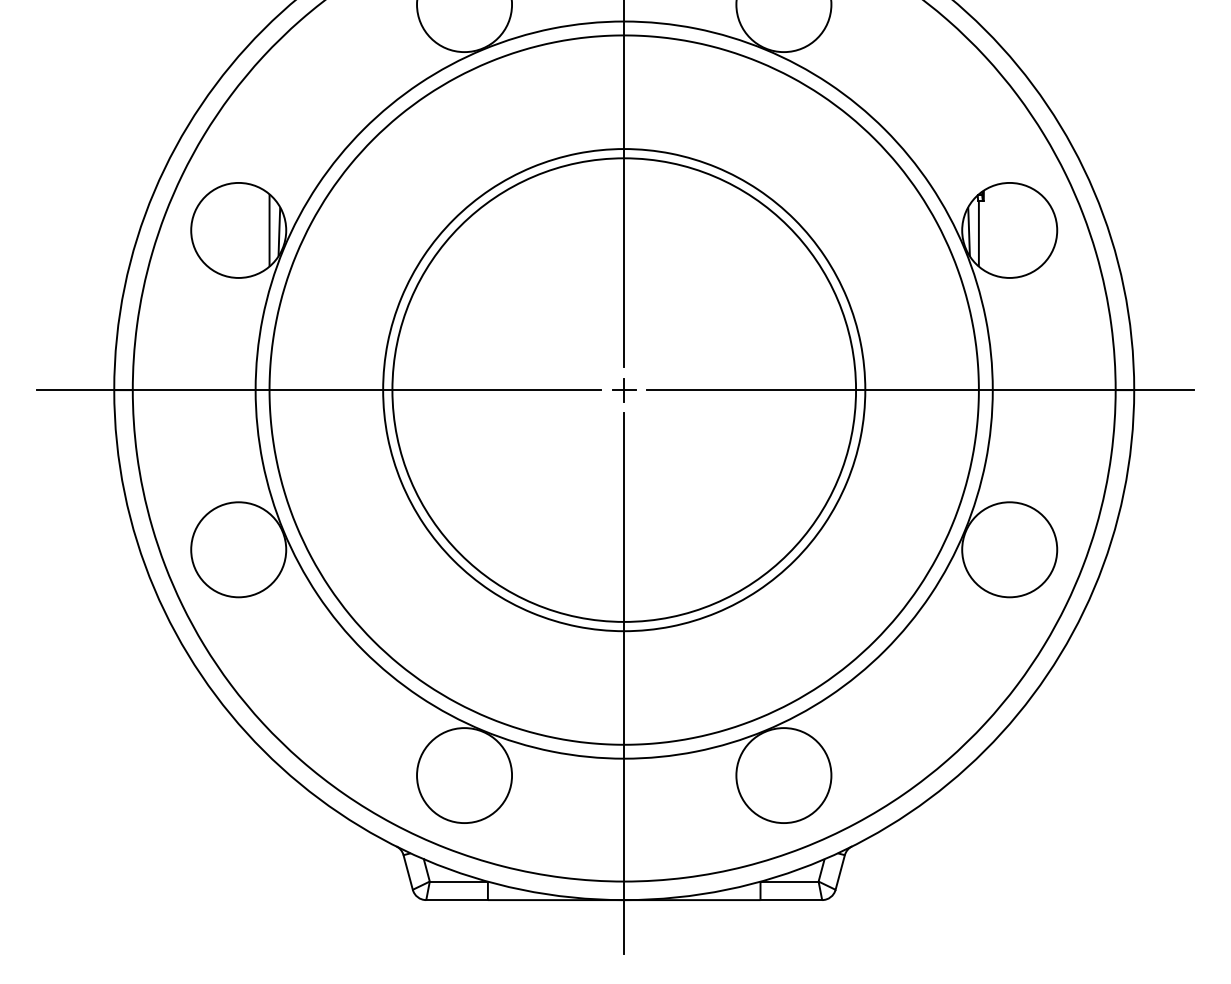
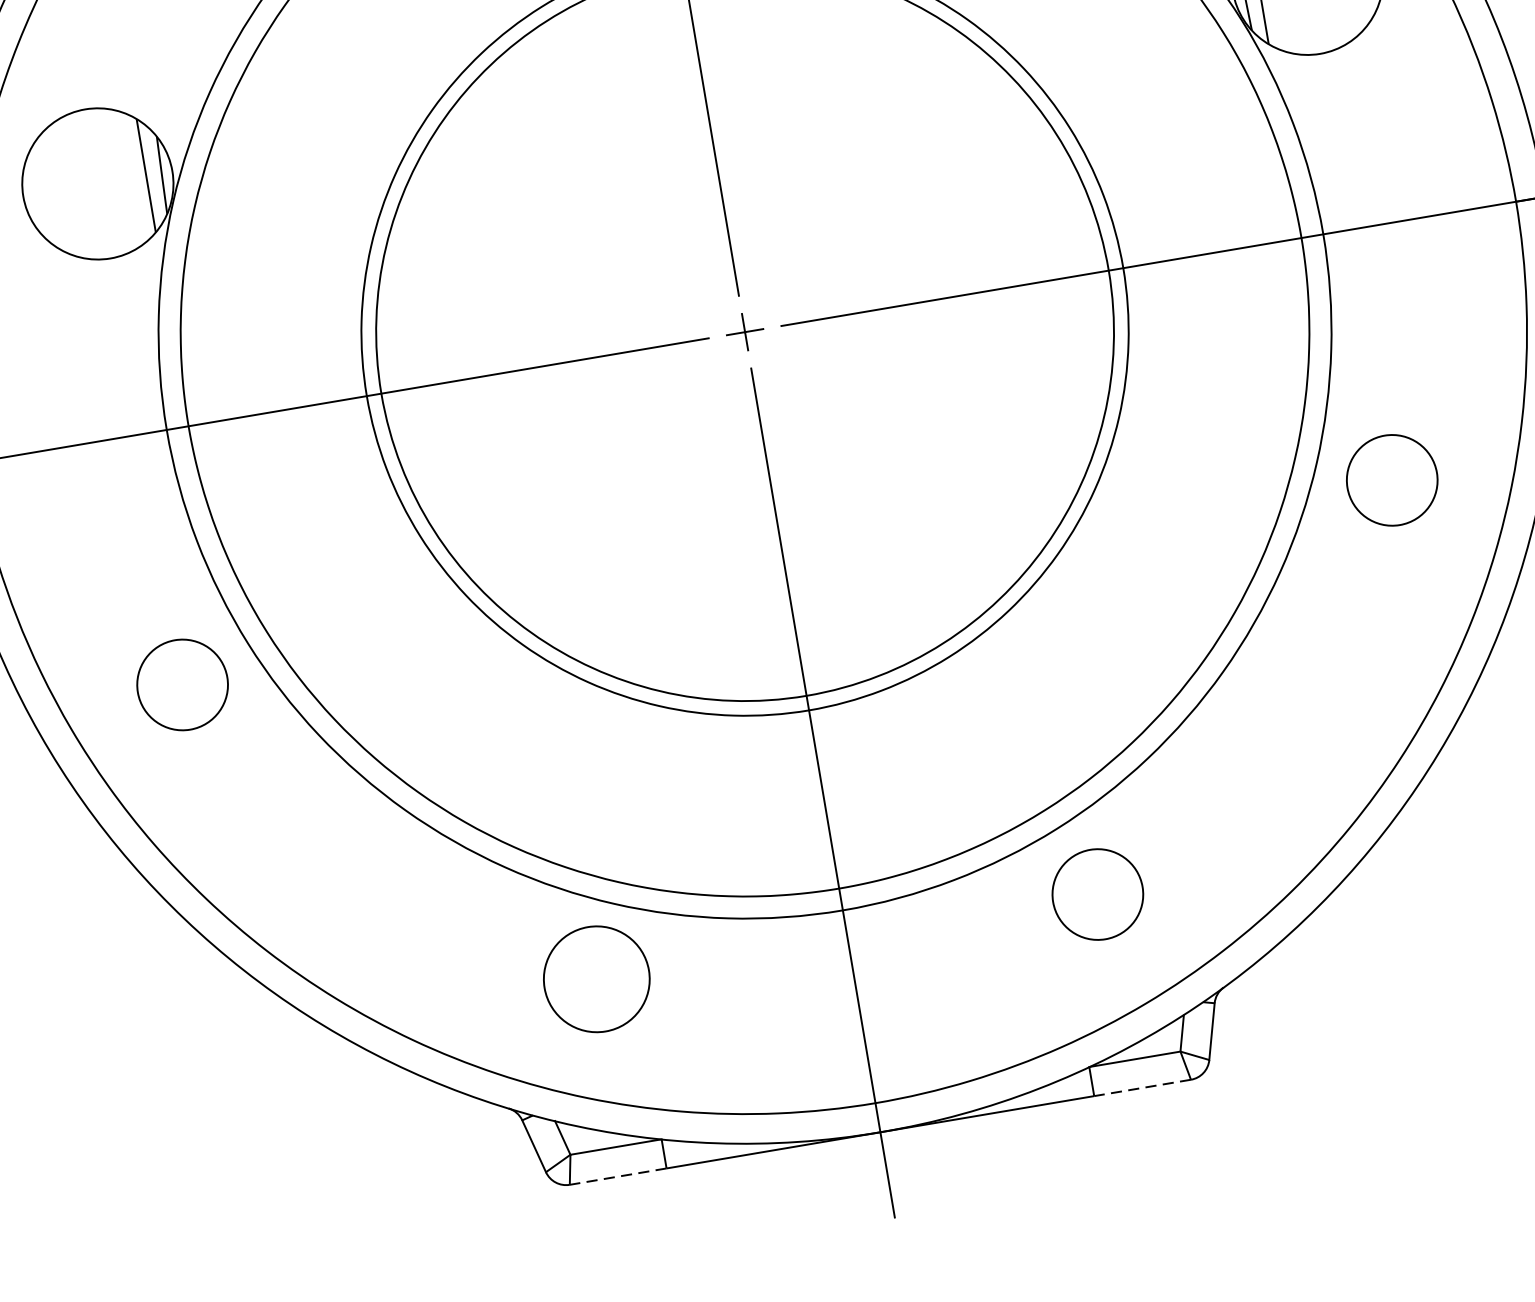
circle: (238, 549) -> (182, 684), size x0.6
circle: (1009, 549) -> (1391, 479), size x0.6
circle: (464, 775) -> (596, 979), size x0.7
circle: (783, 775) -> (1097, 894), size x0.6
line: (457, 900) -> (618, 1177), solid -> dashed
line: (791, 900) -> (1142, 1088), solid -> dashed

